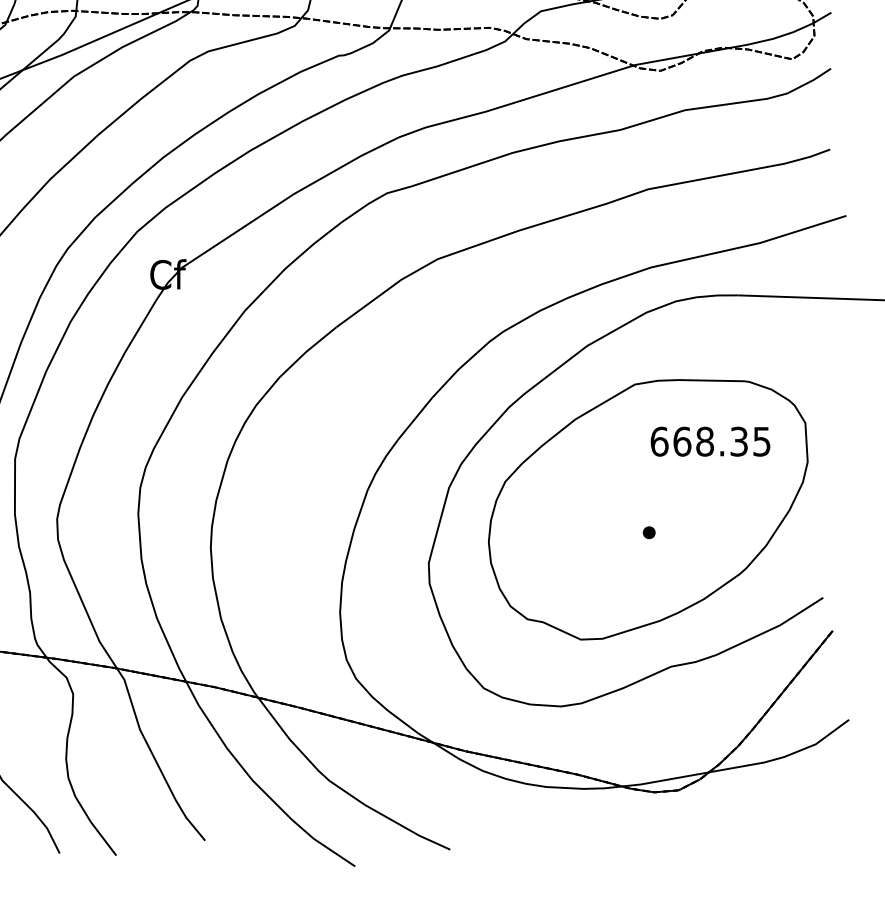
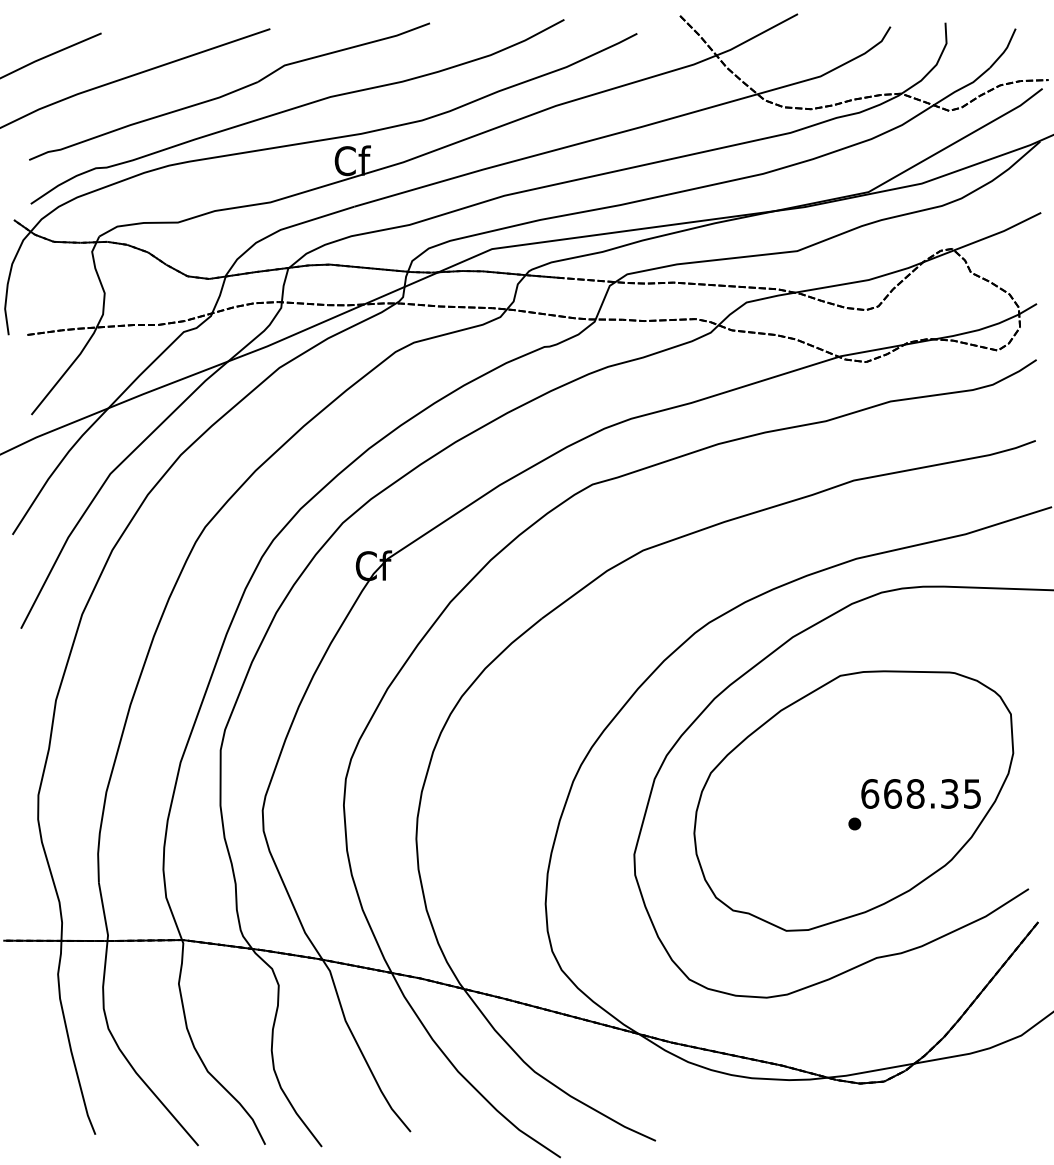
text: (709, 441) -> (920, 793), moved

